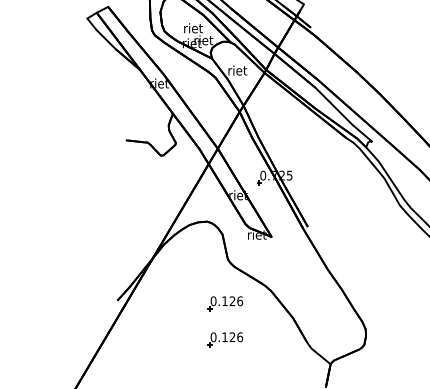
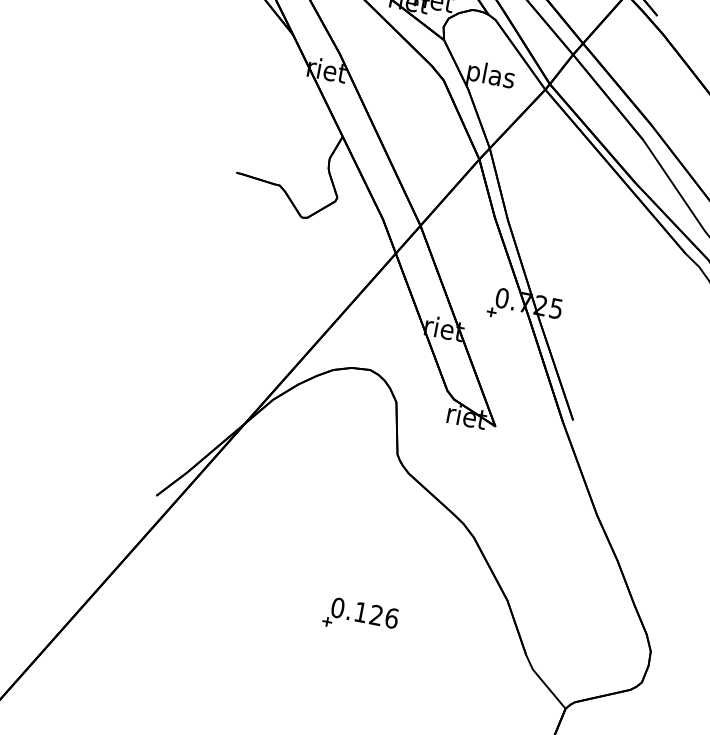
text: (237, 71) -> (490, 76), riet -> plas
part: (225, 303) -> (375, 543), removed

